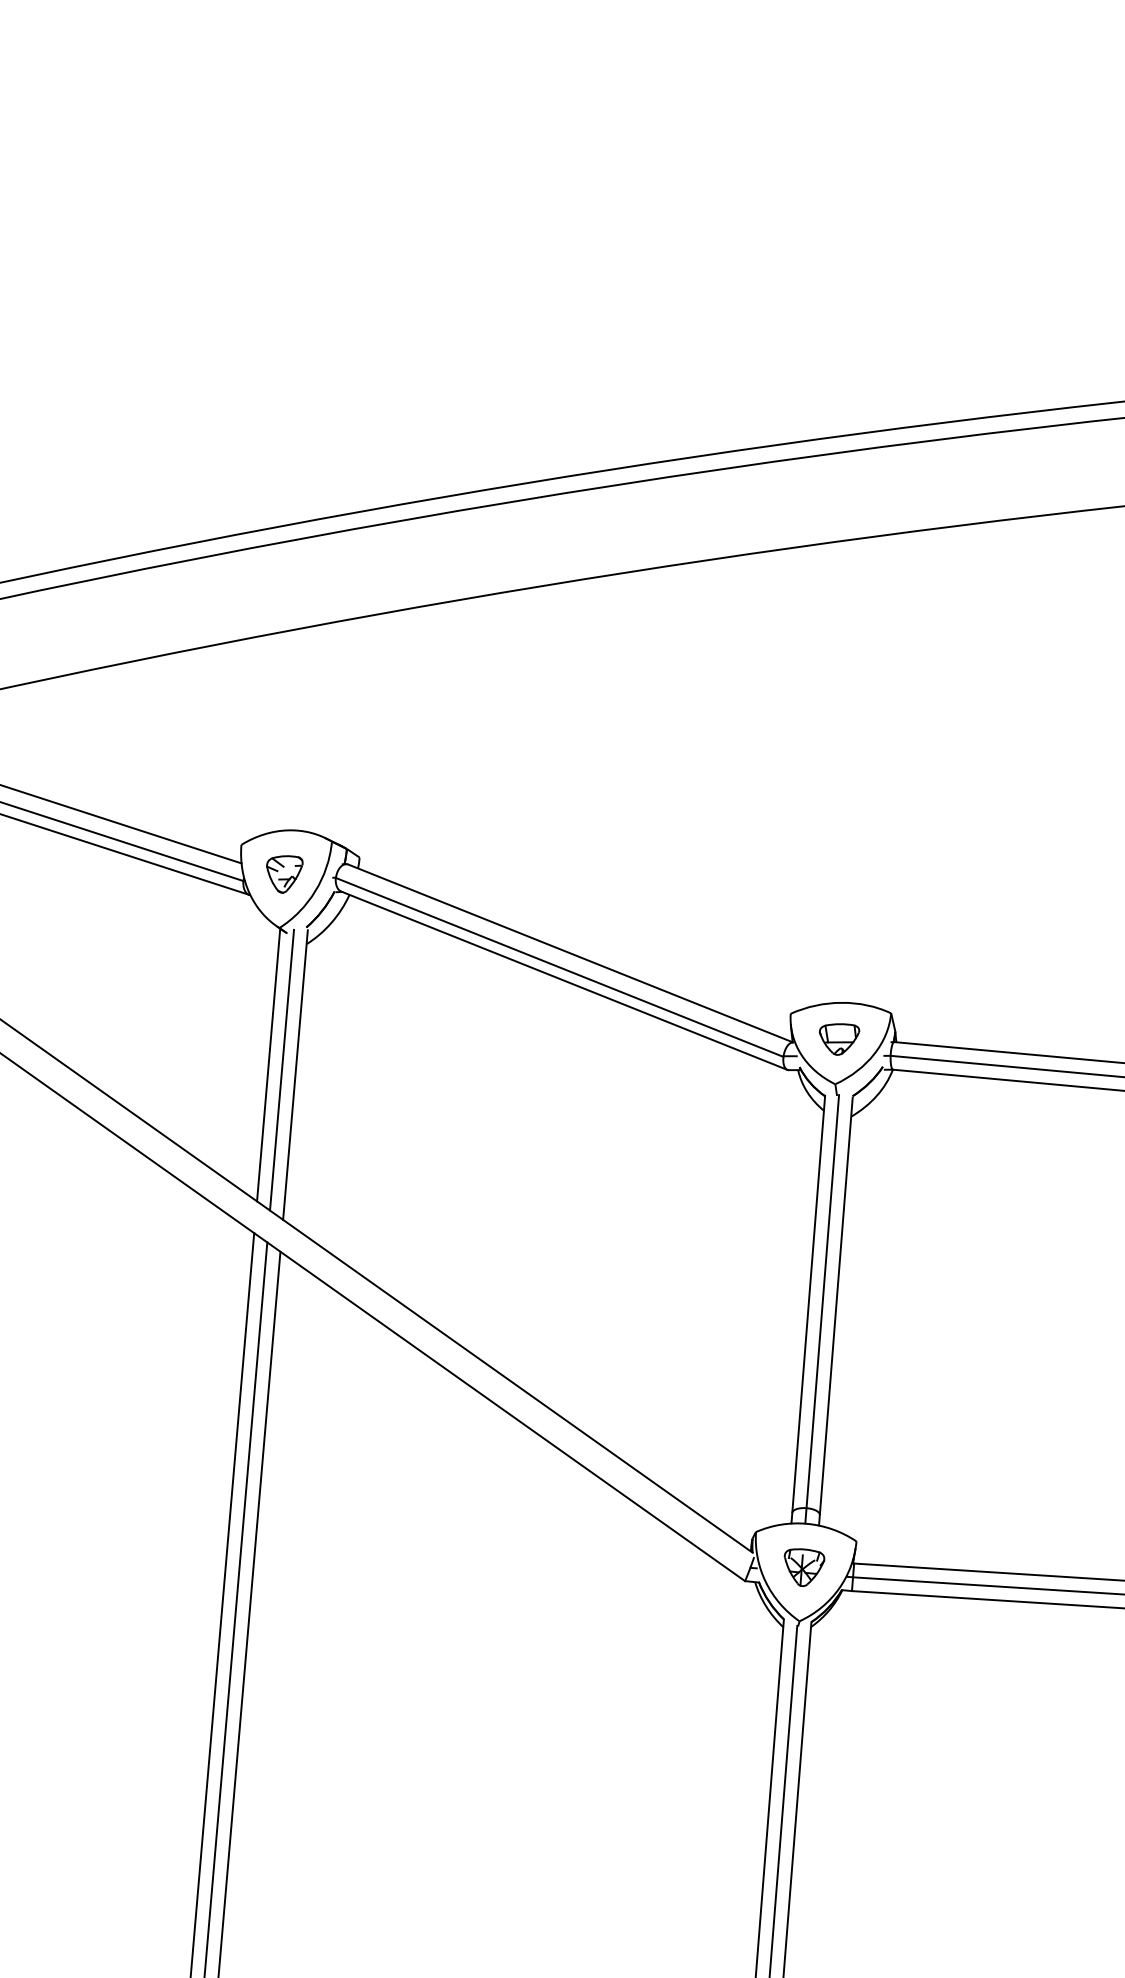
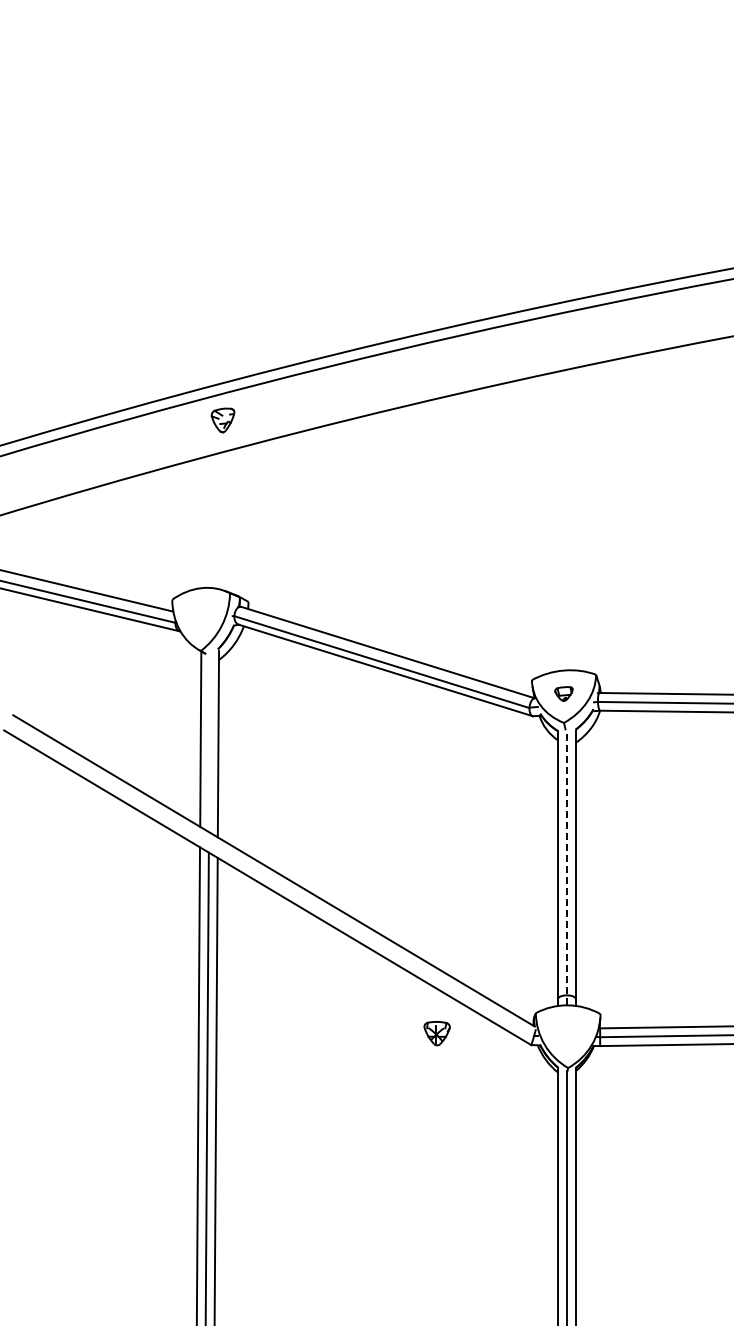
part: (283, 874) -> (222, 420), moved
part: (838, 1038) -> (563, 693), size x0.7
line: (281, 1069) -> (209, 741), removed
line: (821, 1309) -> (566, 867), solid -> dashed
part: (802, 1567) -> (436, 1033), moved

